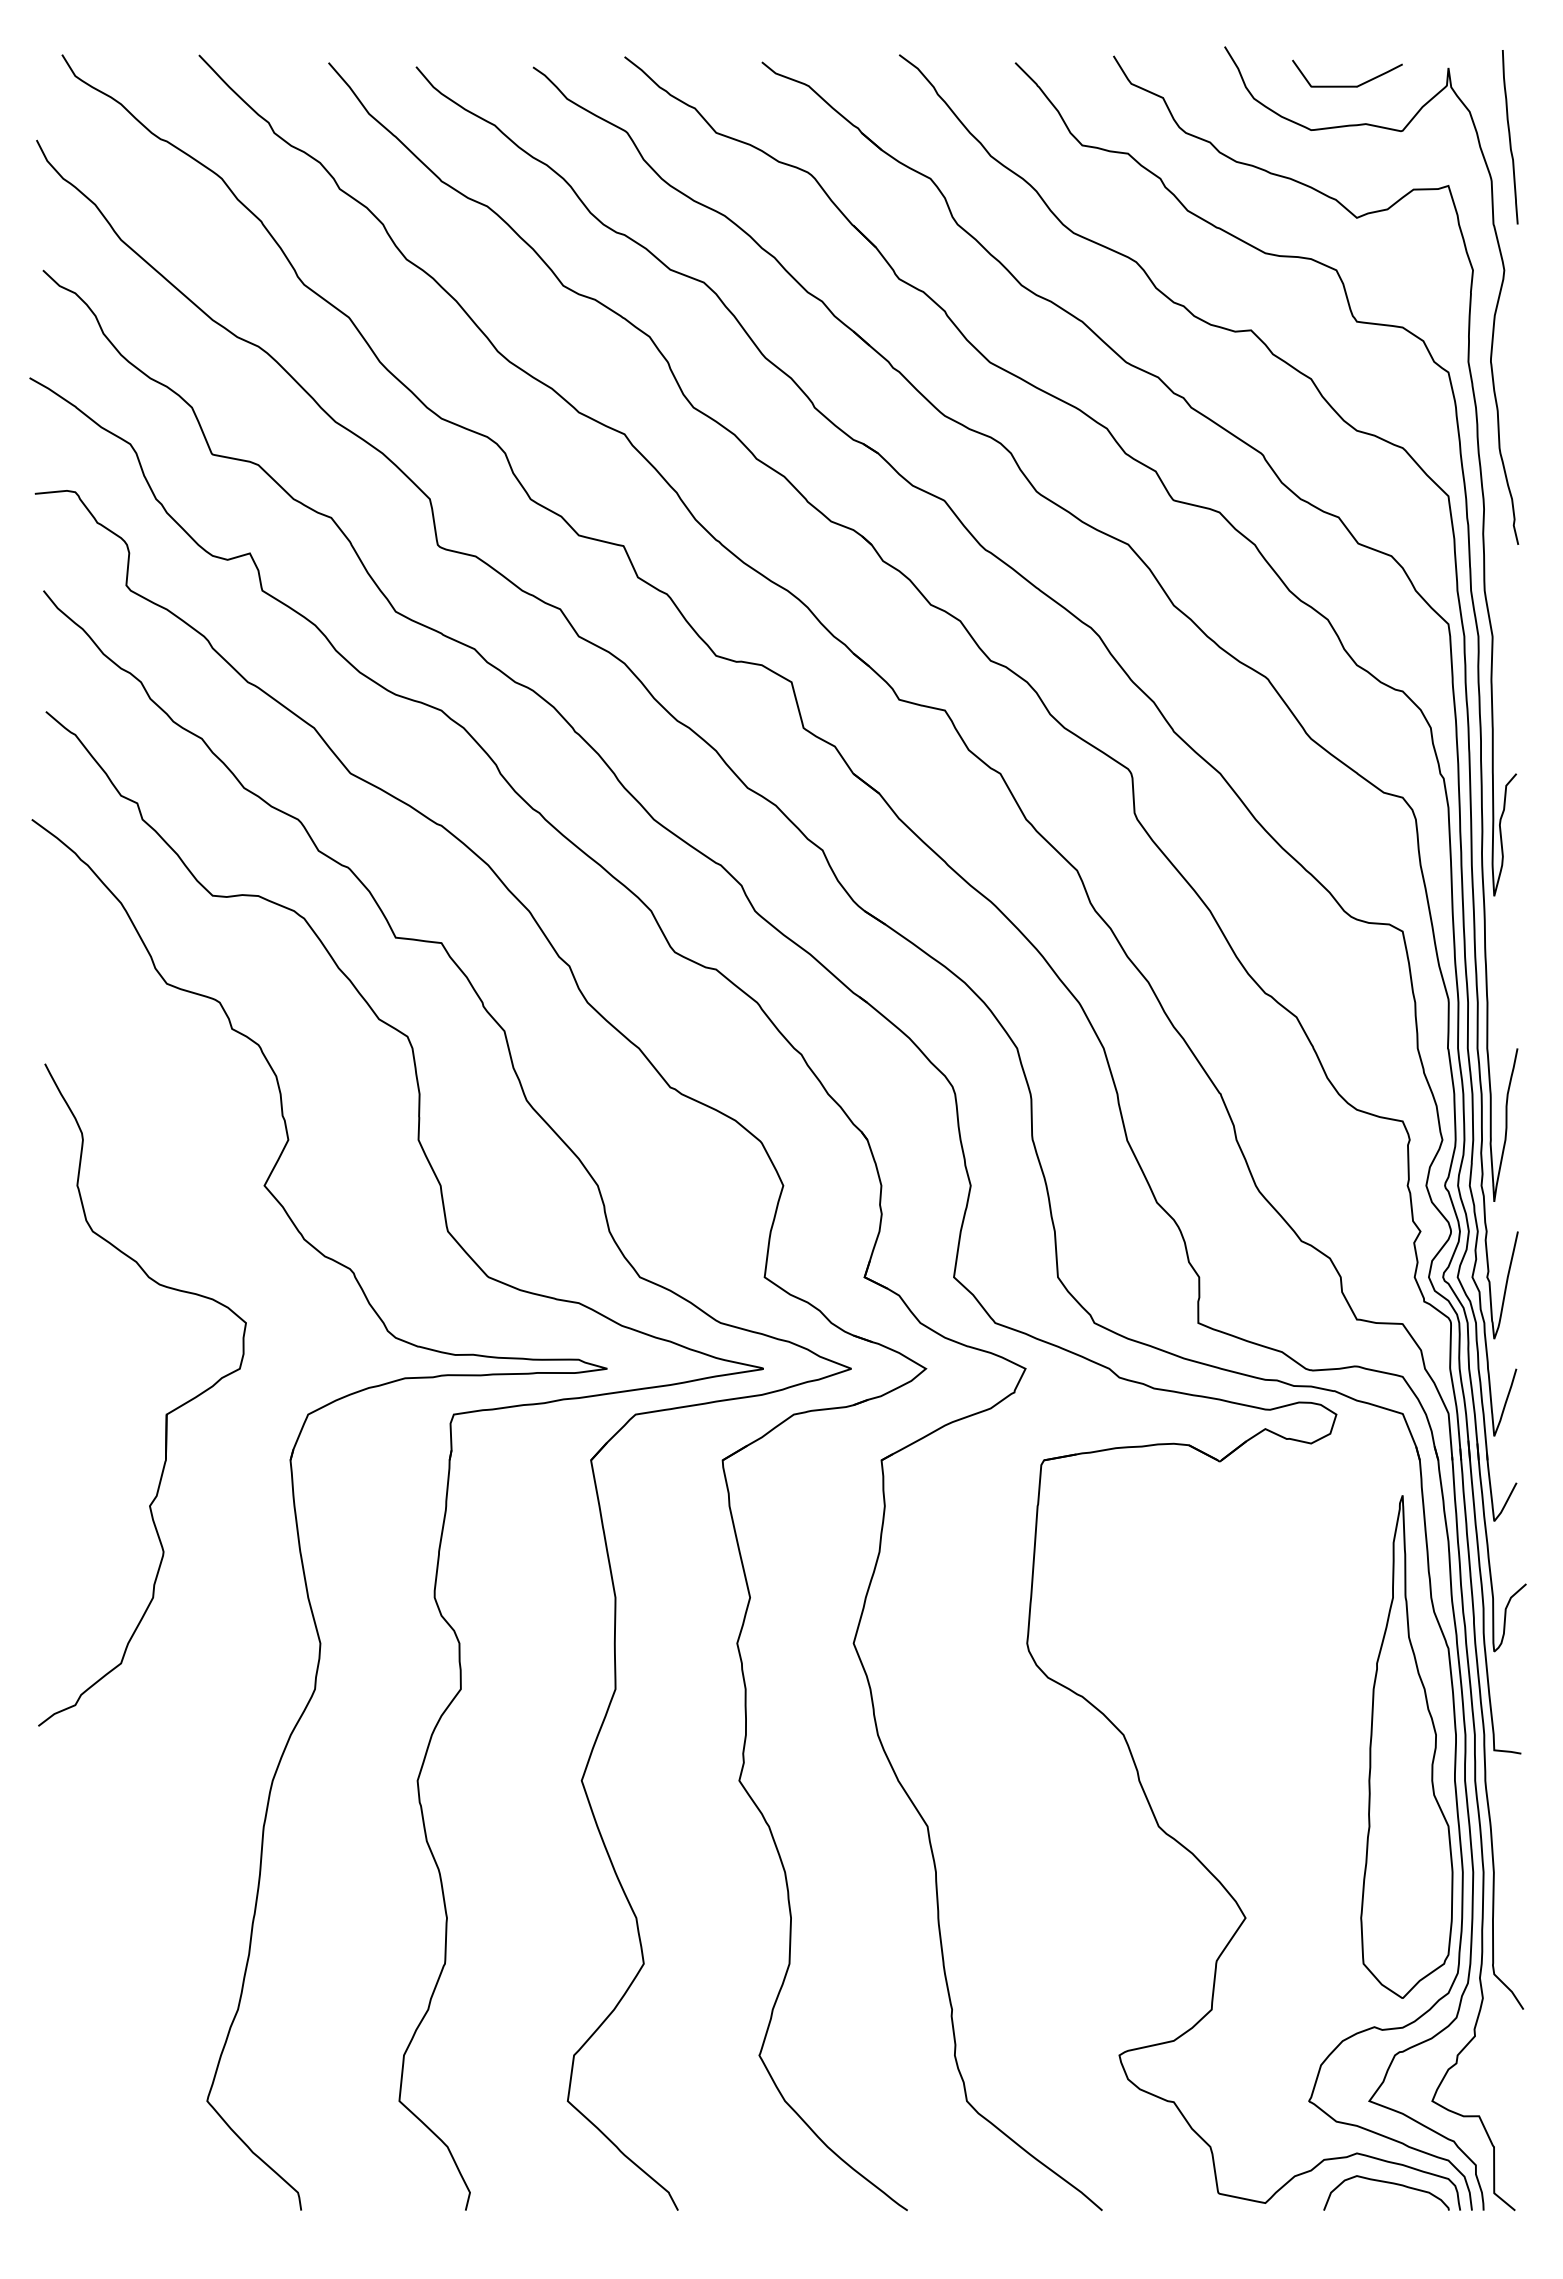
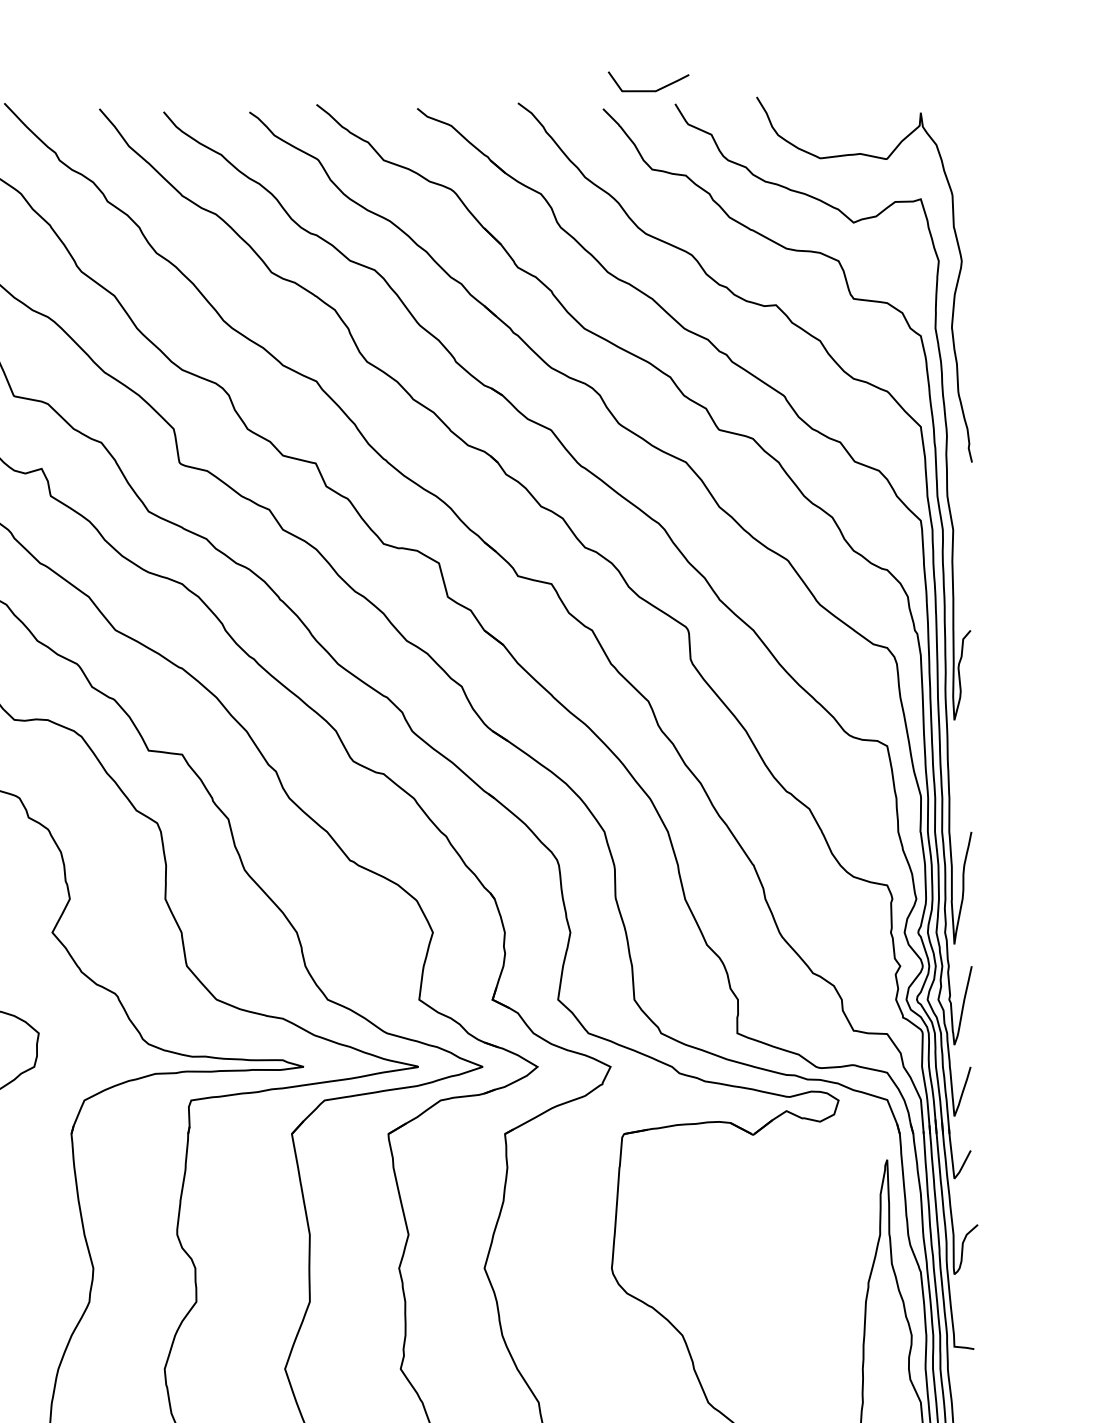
curve: (1347, 85) -> (648, 90), moved
curve: (1510, 137) -> (966, 163), removed

